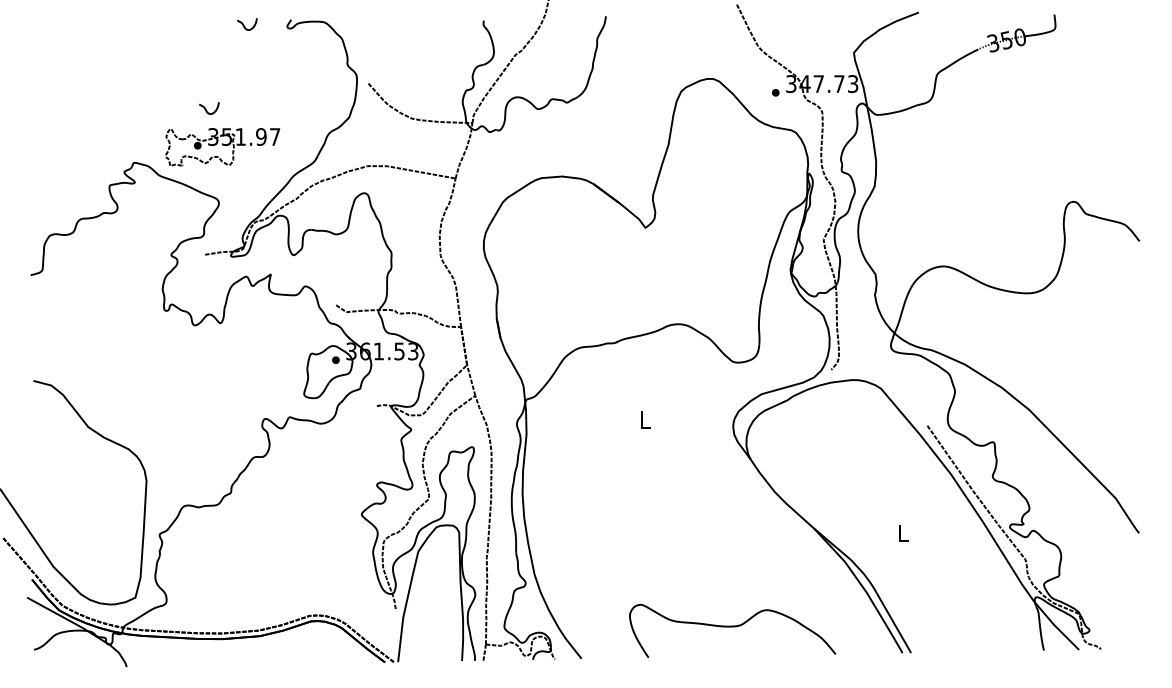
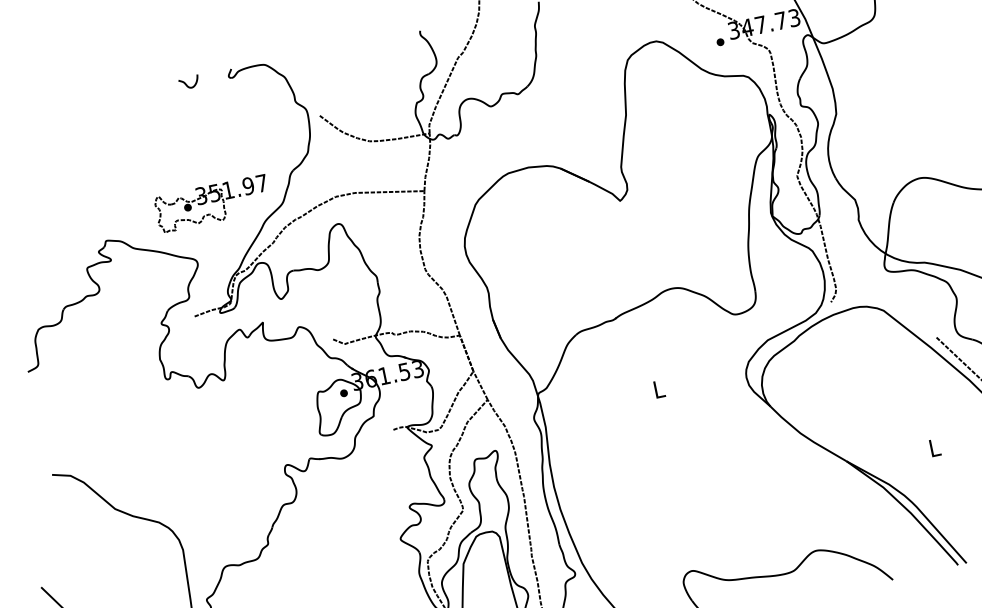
curve: (207, 110) -> (167, 174), removed
part: (222, 147) -> (212, 204), moved

